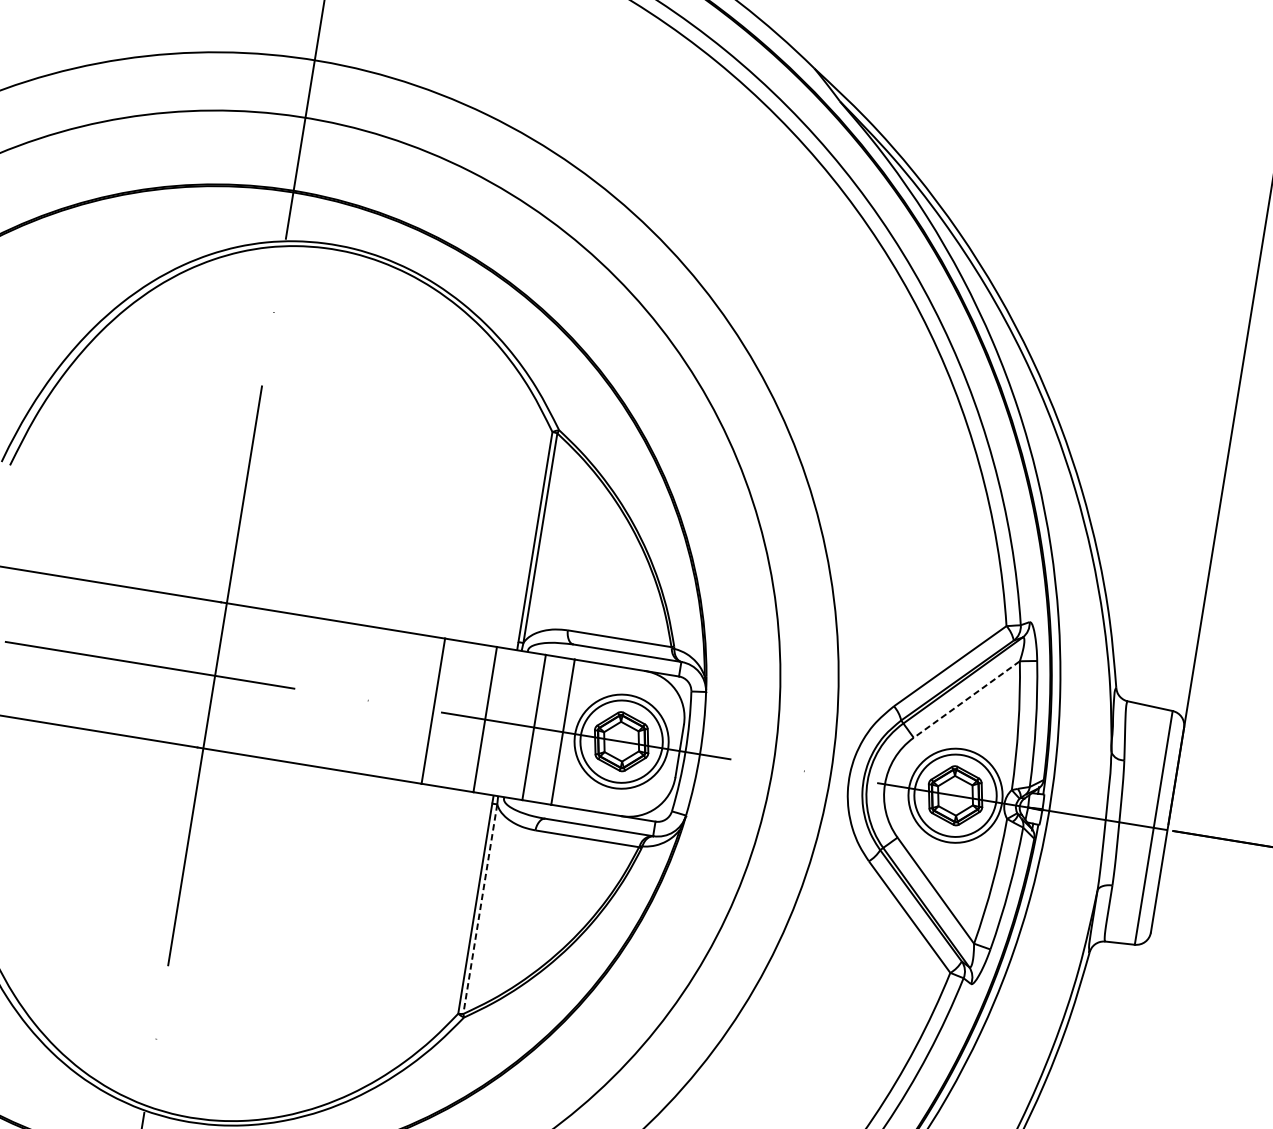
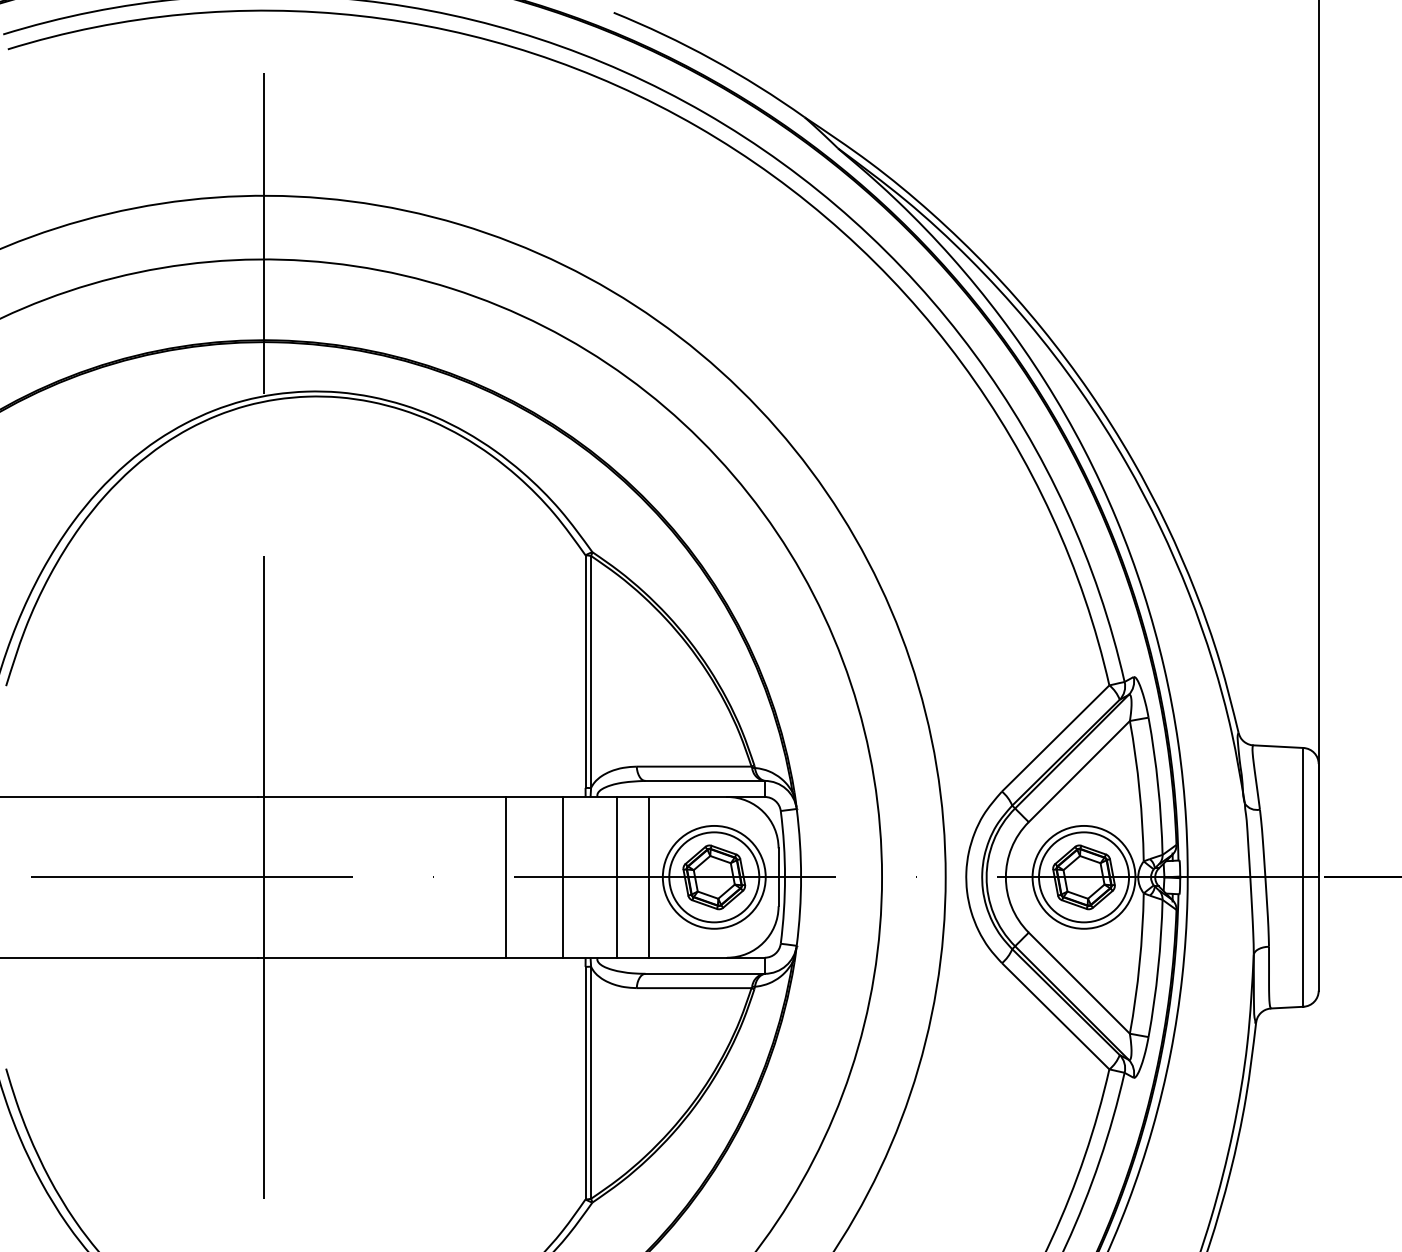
line: (966, 699) -> (1078, 771), dashed -> solid
line: (480, 909) -> (591, 1083), dashed -> solid

